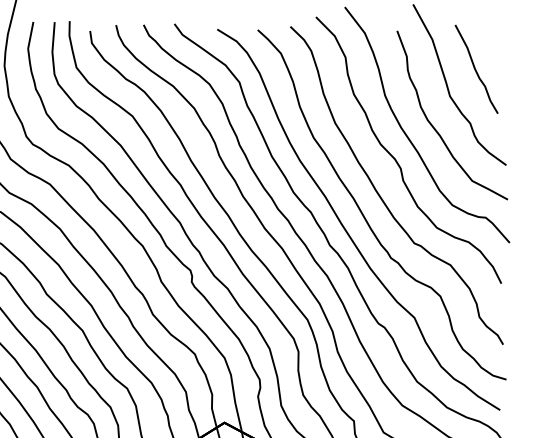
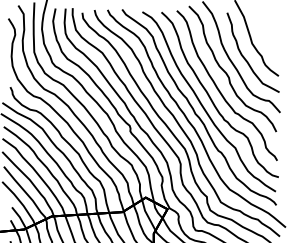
curve: (476, 68) -> (264, 30), removed

